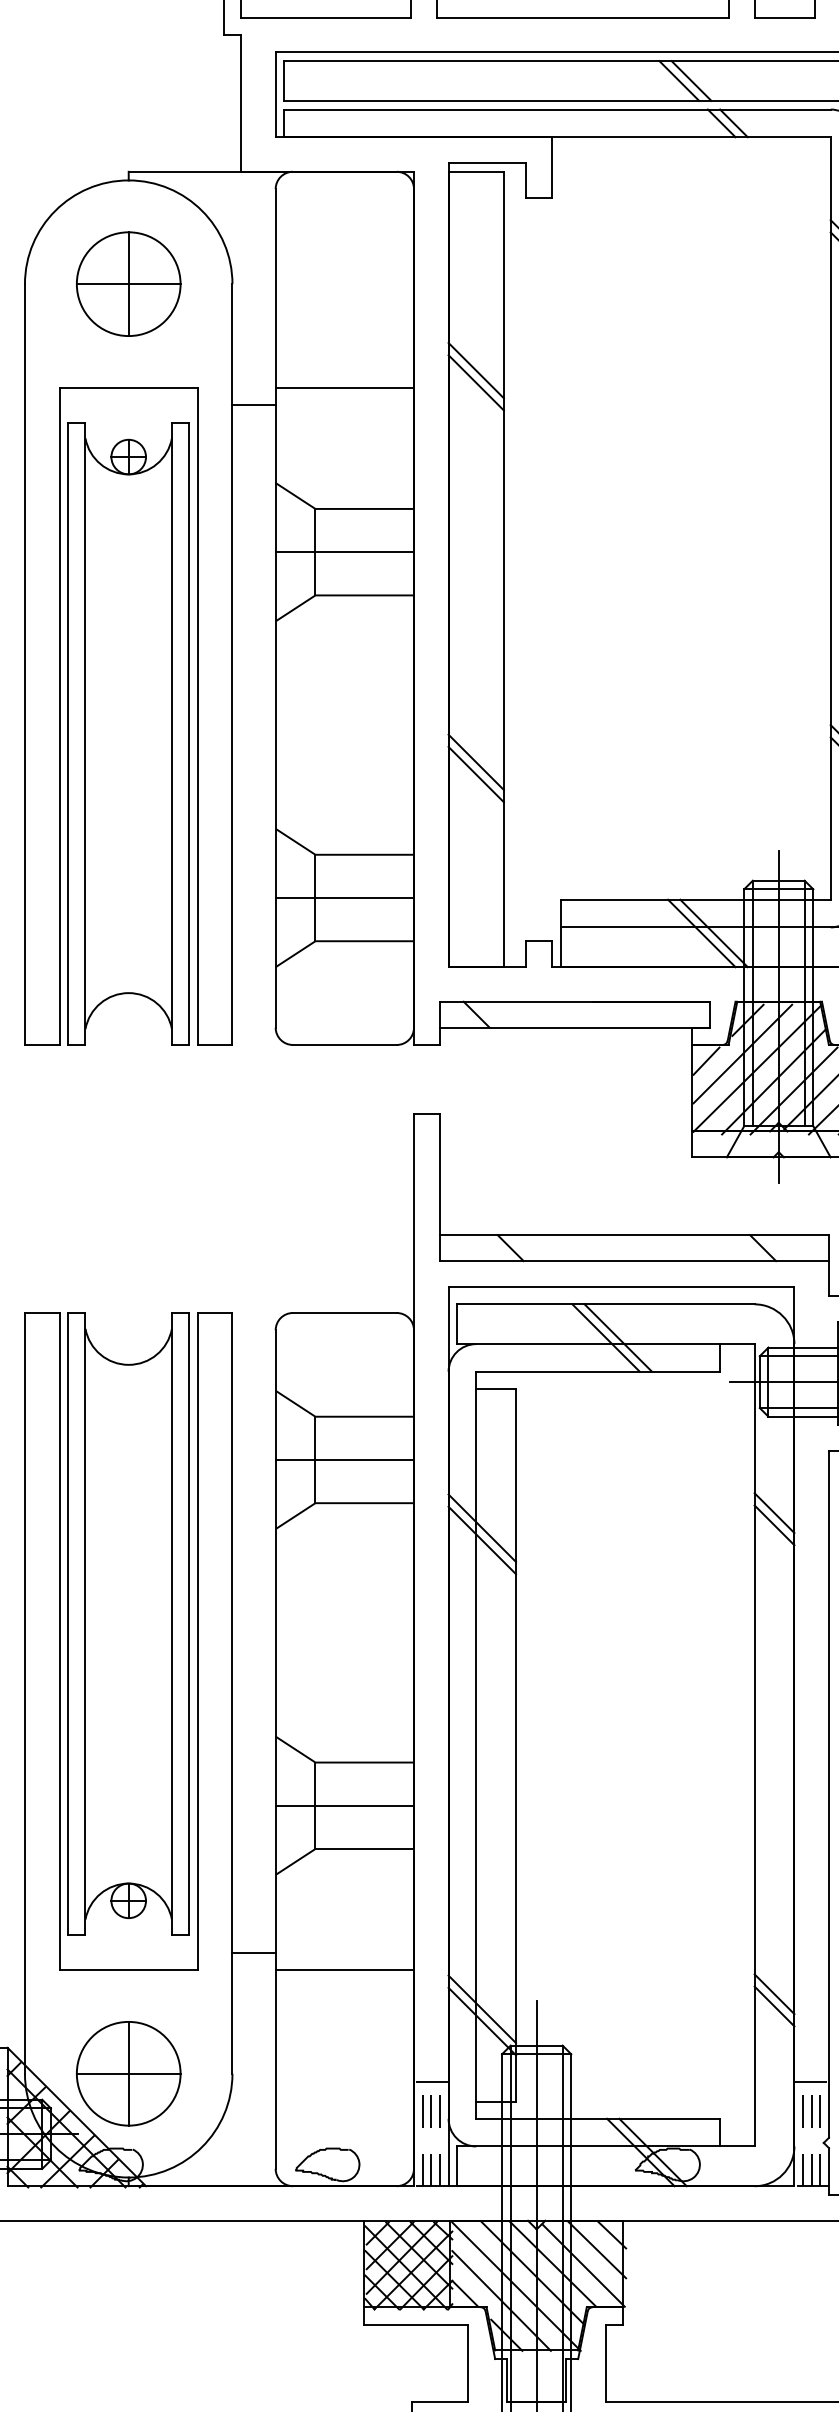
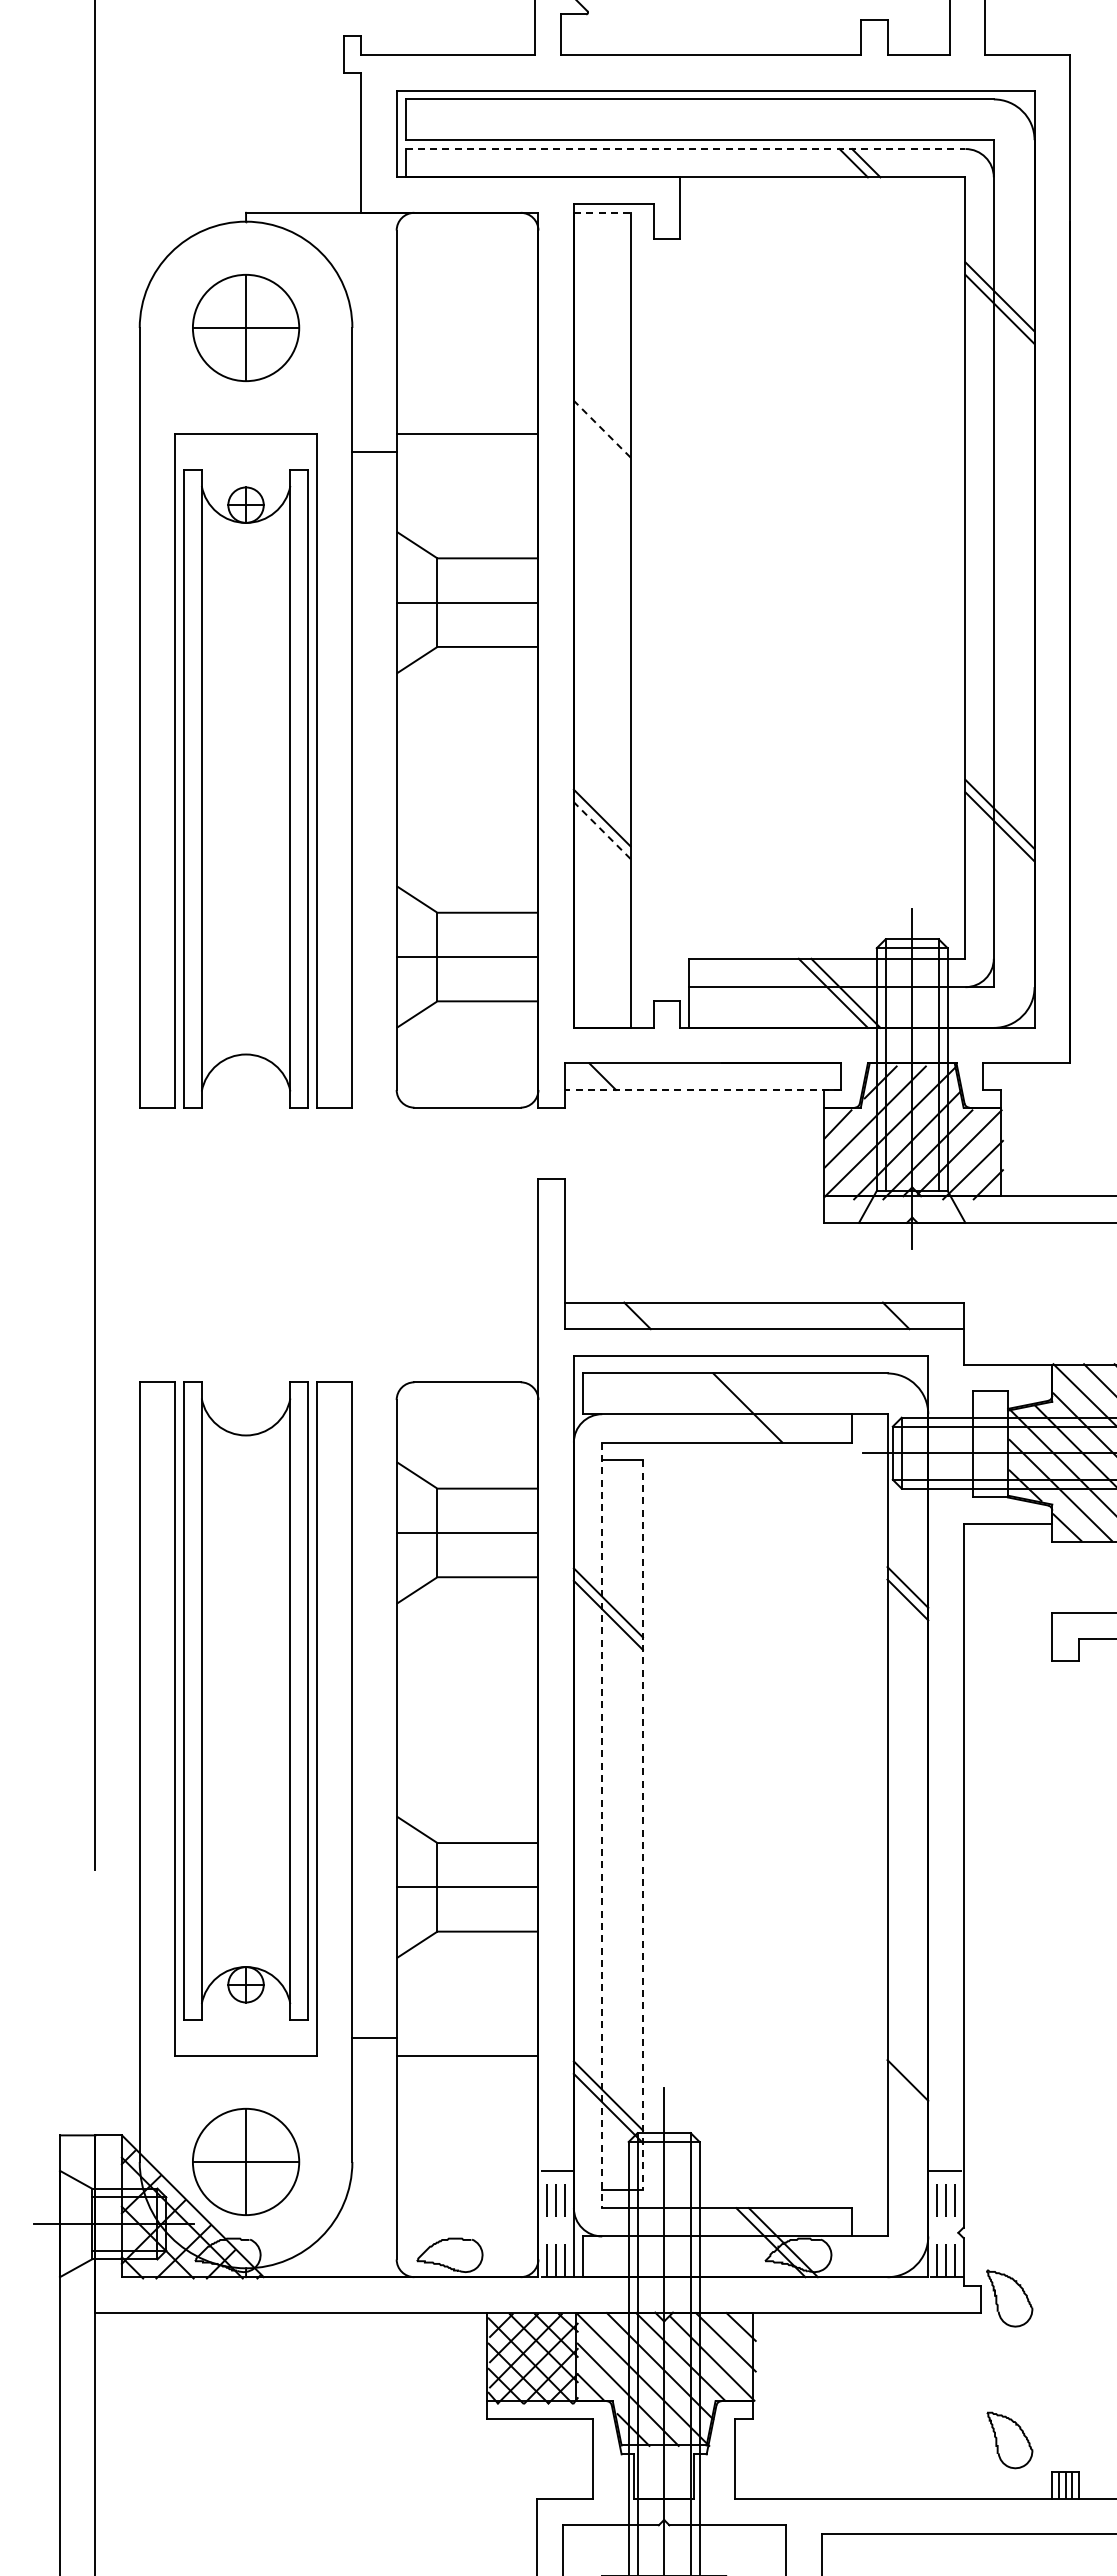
line: (678, 80) -> (809, 119), removed
line: (691, 80) -> (822, 119), removed
line: (557, 110) -> (685, 149), solid -> dashed
line: (476, 171) -> (602, 212), solid -> dashed
line: (475, 370) -> (601, 416), removed
line: (475, 382) -> (601, 428), solid -> dashed
line: (475, 774) -> (601, 830), solid -> dashed
line: (574, 1027) -> (702, 1089), solid -> dashed
line: (605, 1337) -> (734, 1407), removed
line: (476, 1745) -> (602, 1825), solid -> dashed
line: (515, 1745) -> (642, 1825), solid -> dashed
line: (774, 2005) -> (907, 2092), removed

